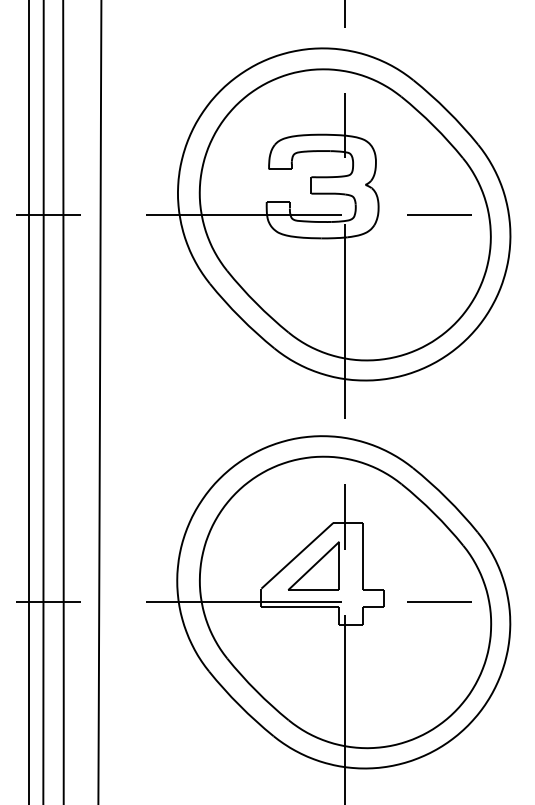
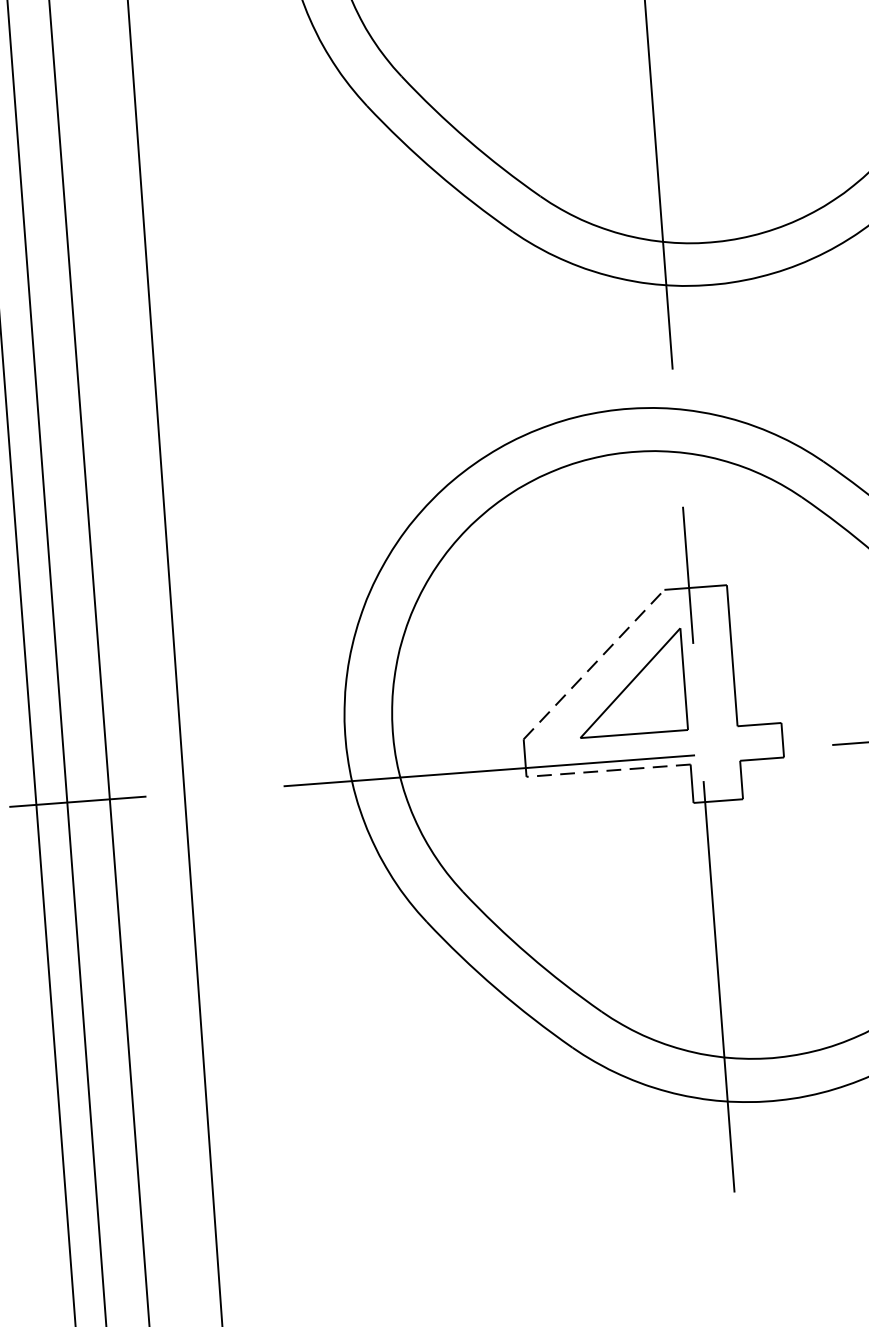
line: (297, 555) -> (594, 663), solid -> dashed
line: (299, 606) -> (606, 770), solid -> dashed

